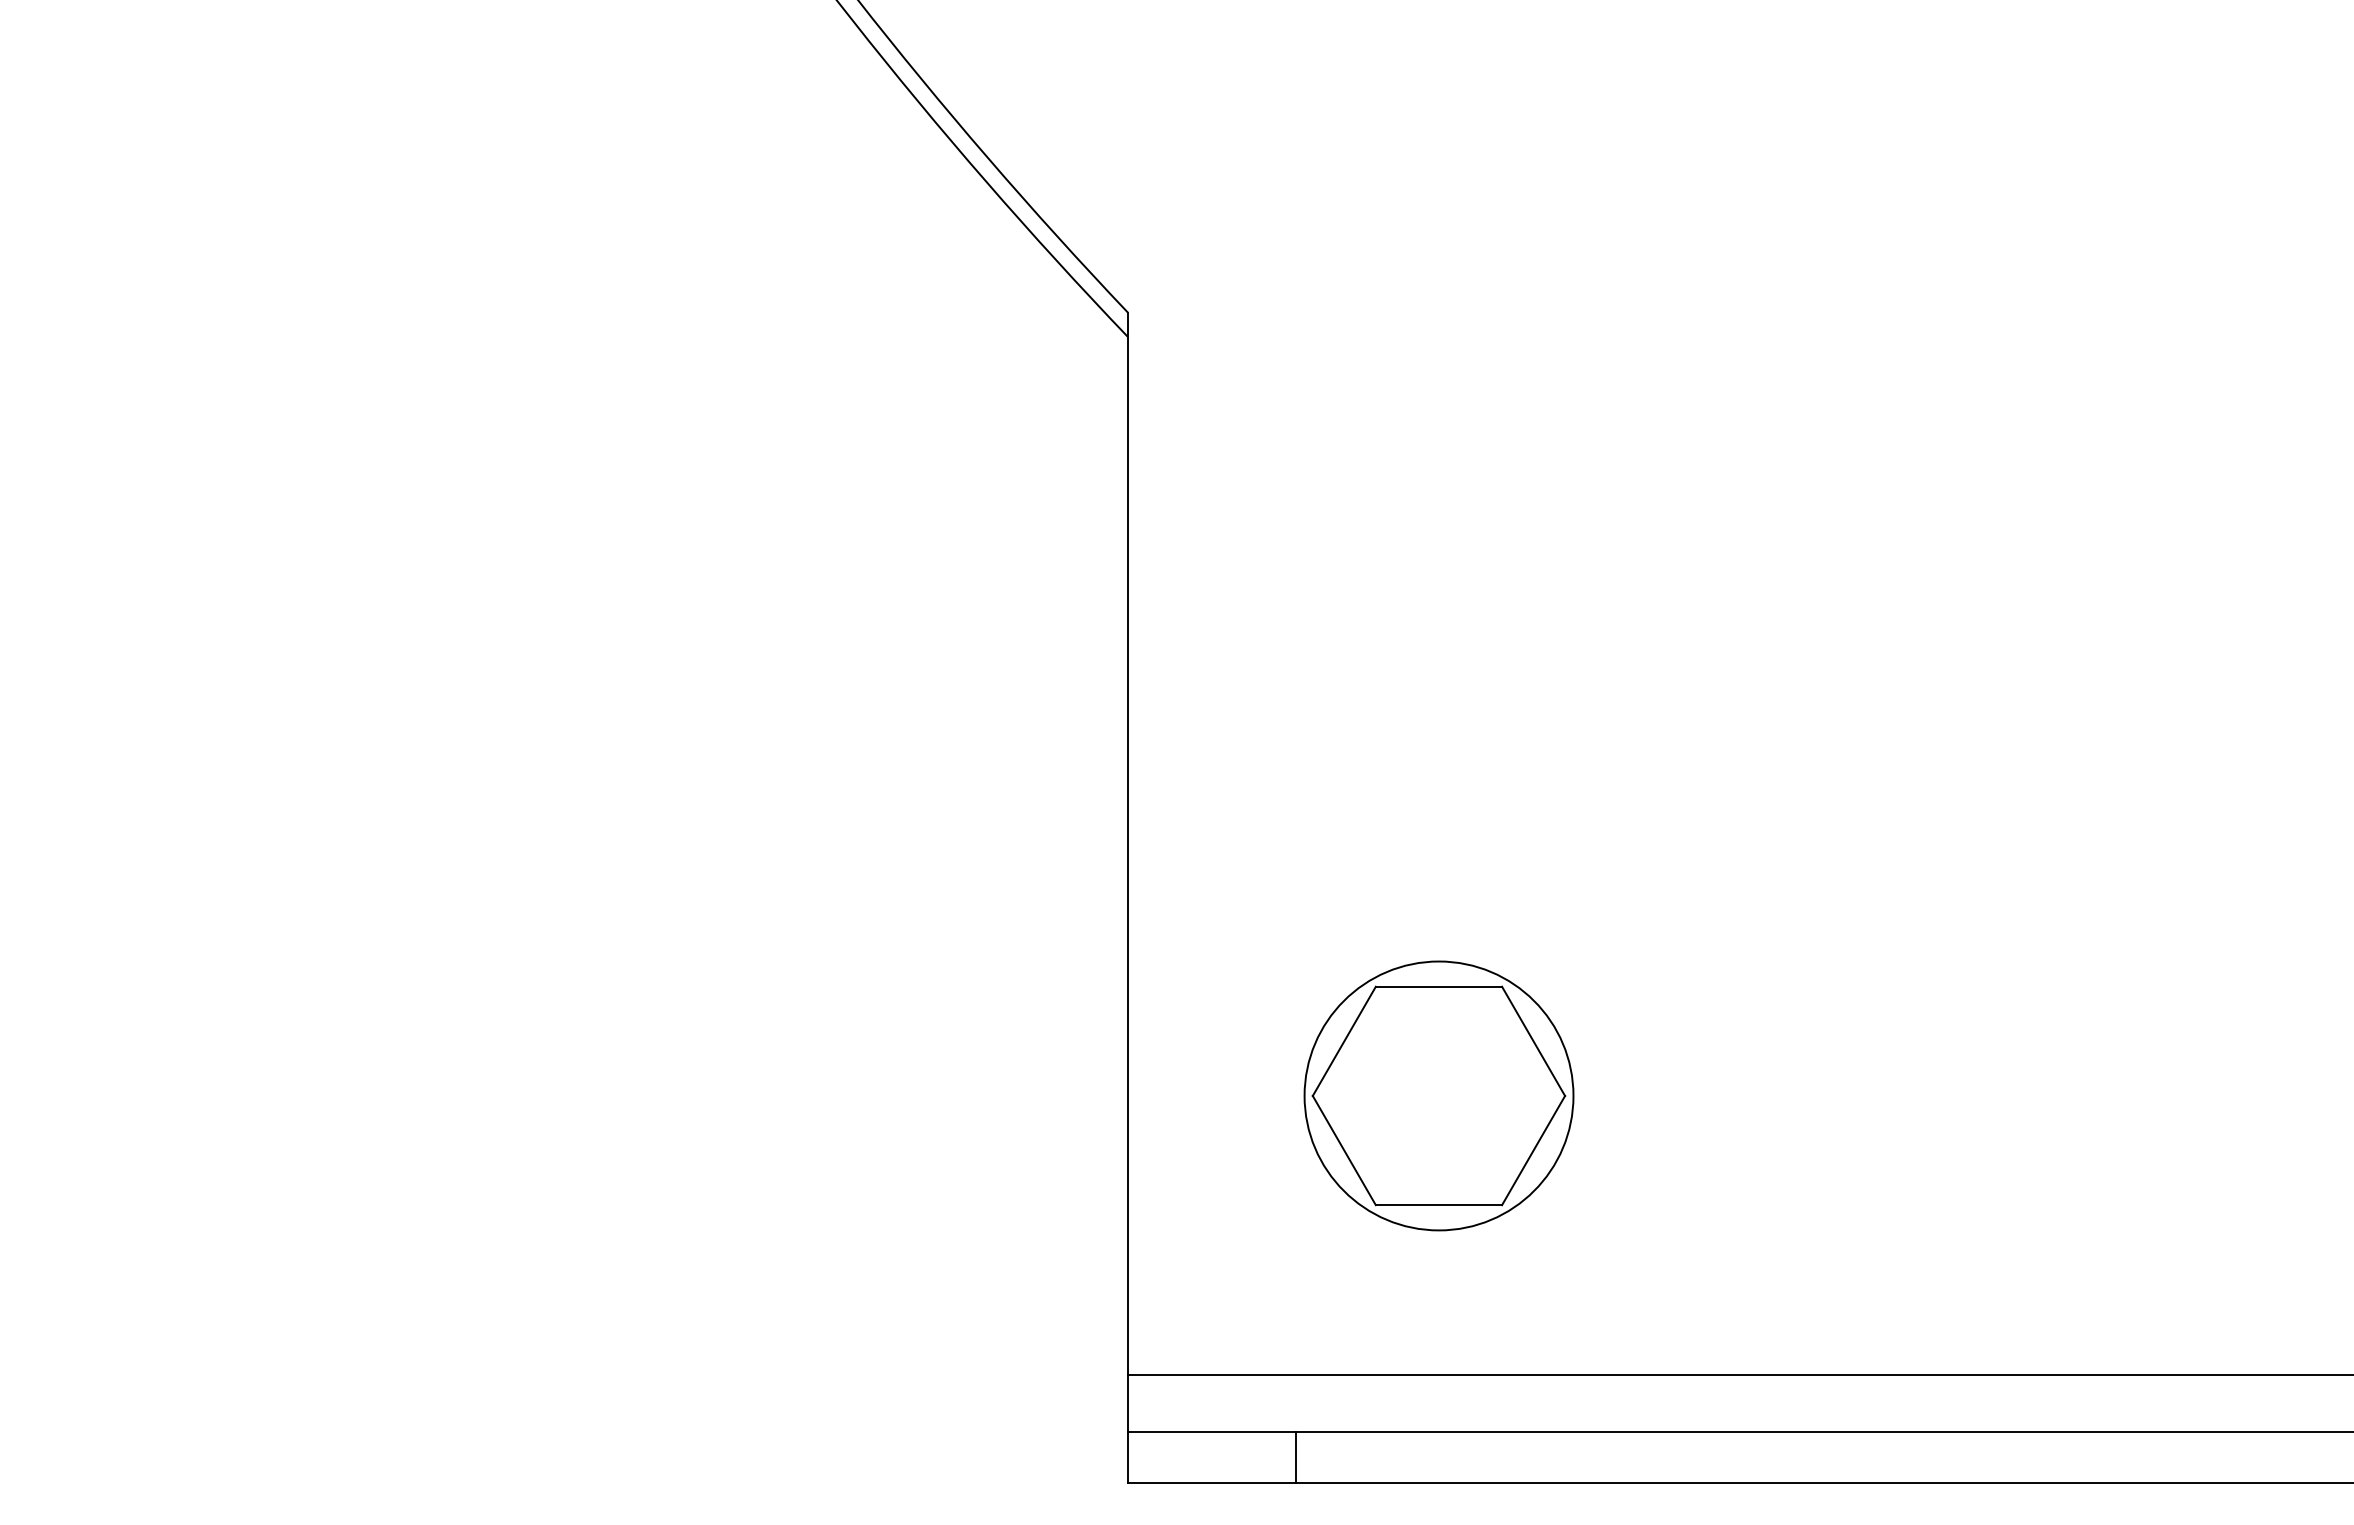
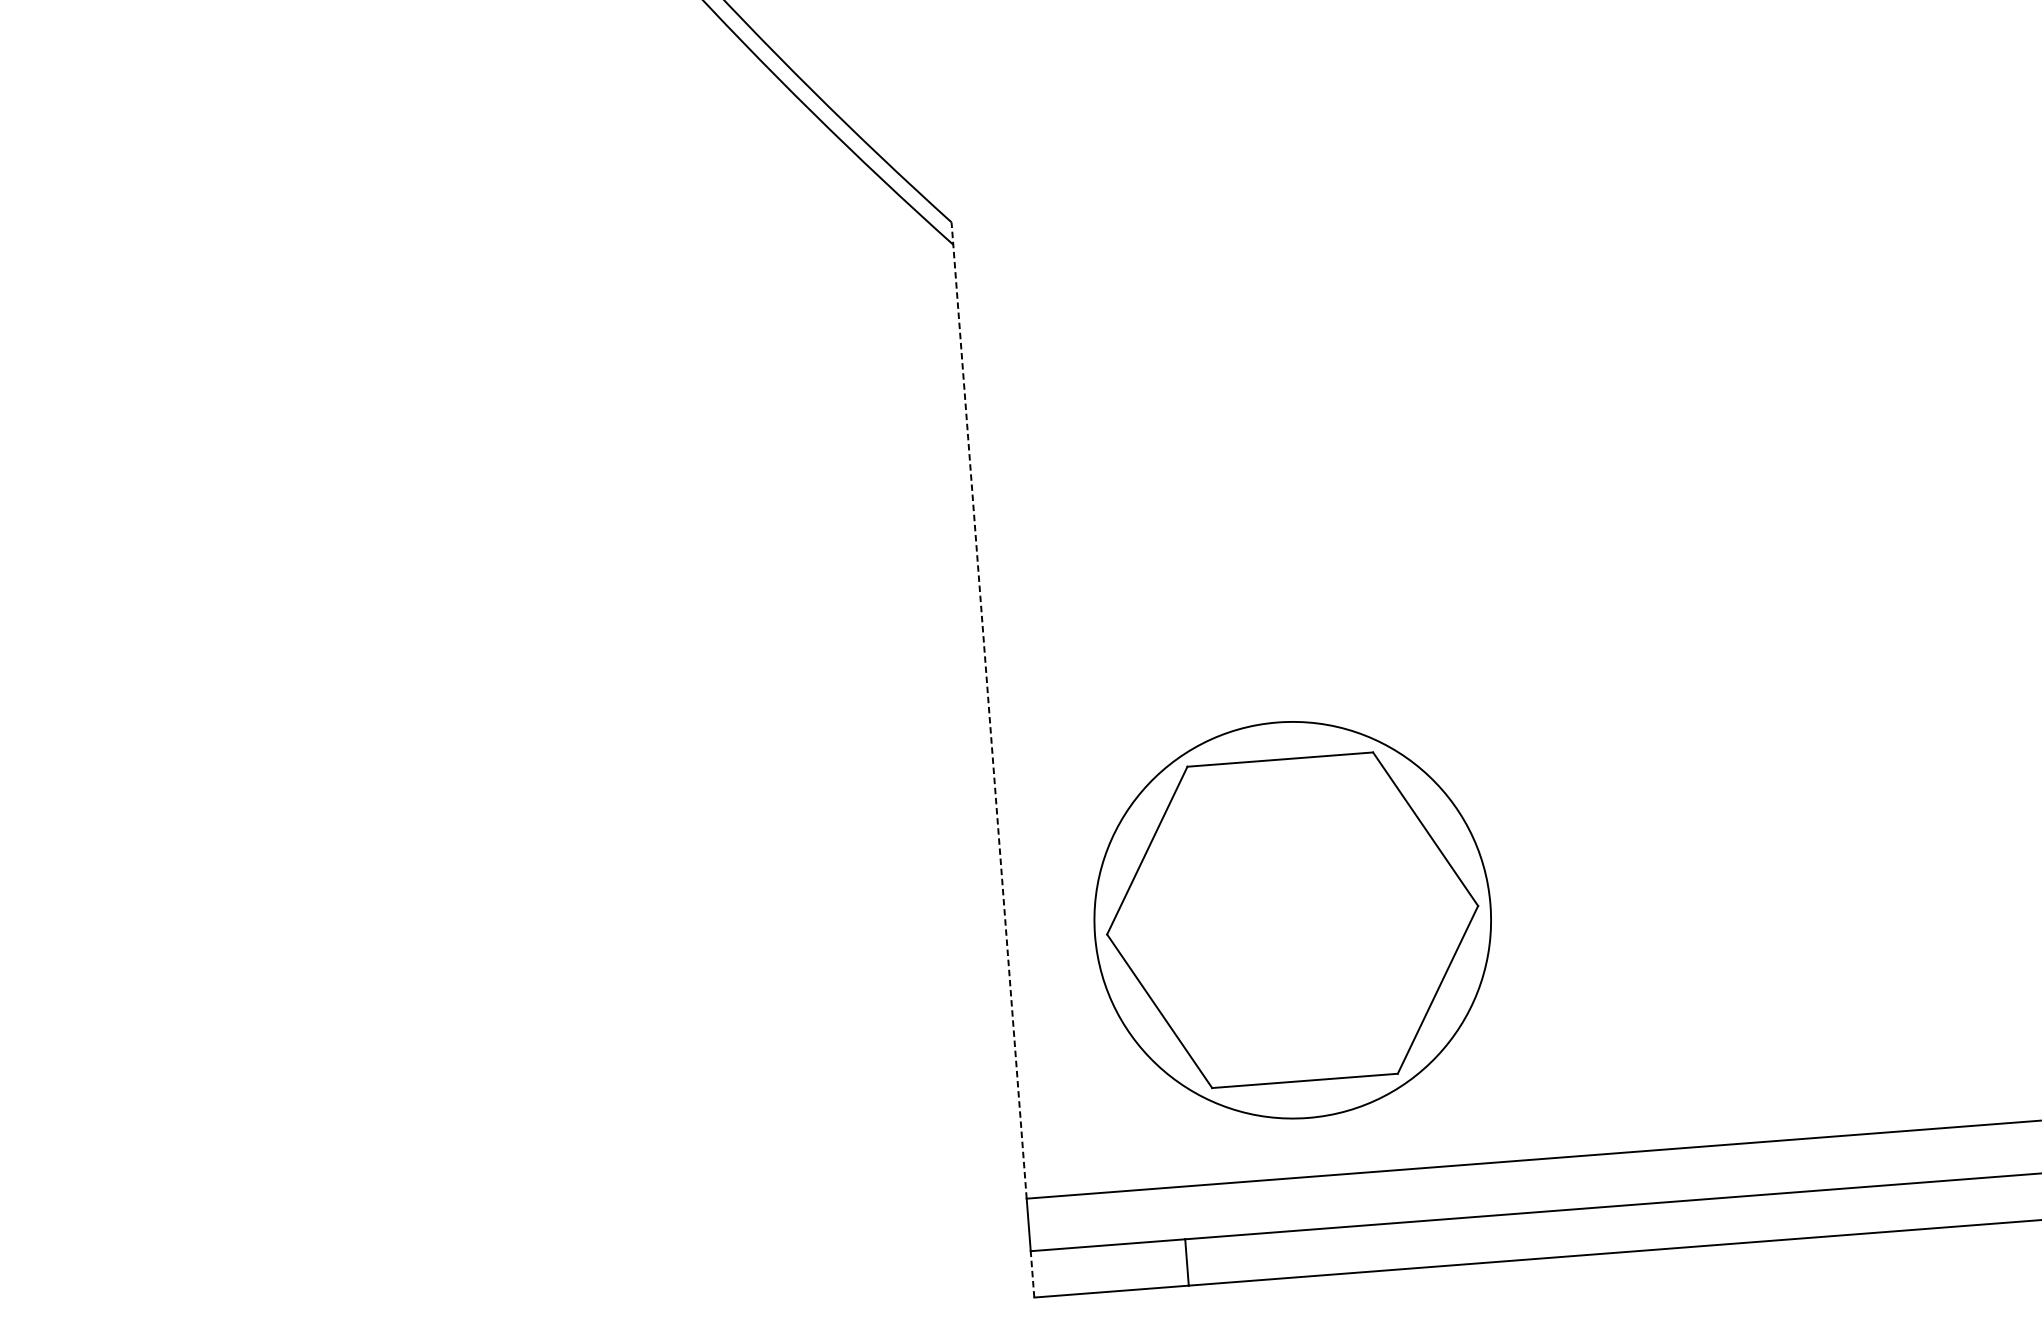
line: (1128, 843) -> (989, 710), solid -> dashed
part: (1438, 1095) -> (1292, 919), size x1.6
line: (1128, 1456) -> (1032, 1273), solid -> dashed

